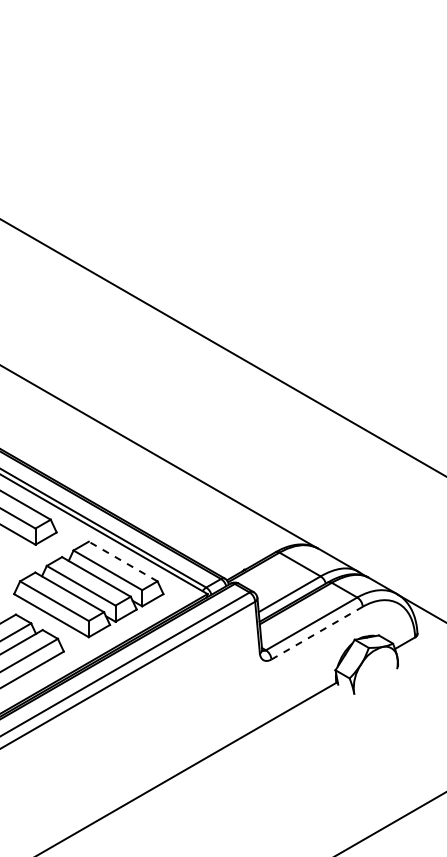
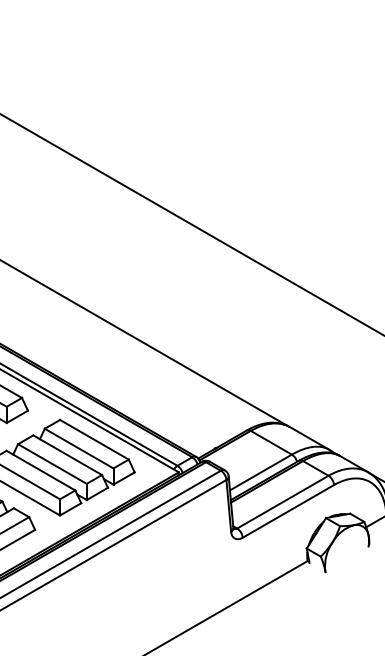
line: (123, 561) -> (94, 439), dashed -> solid
line: (317, 633) -> (288, 511), dashed -> solid

